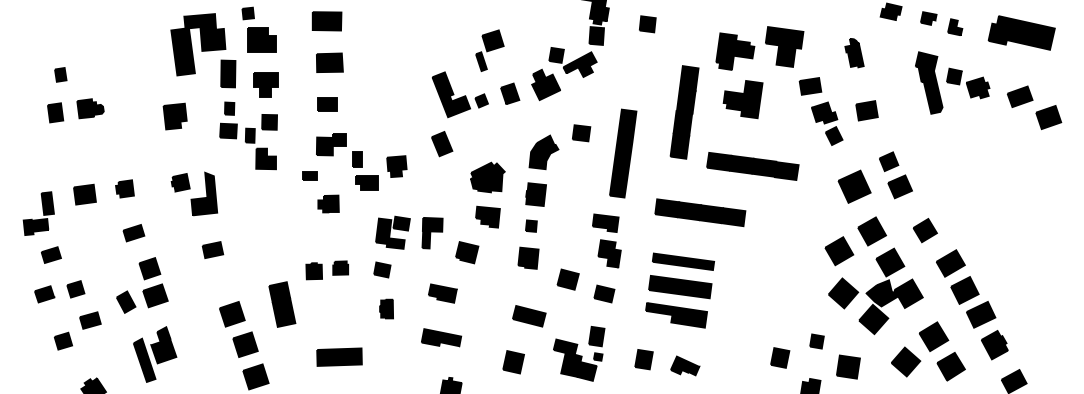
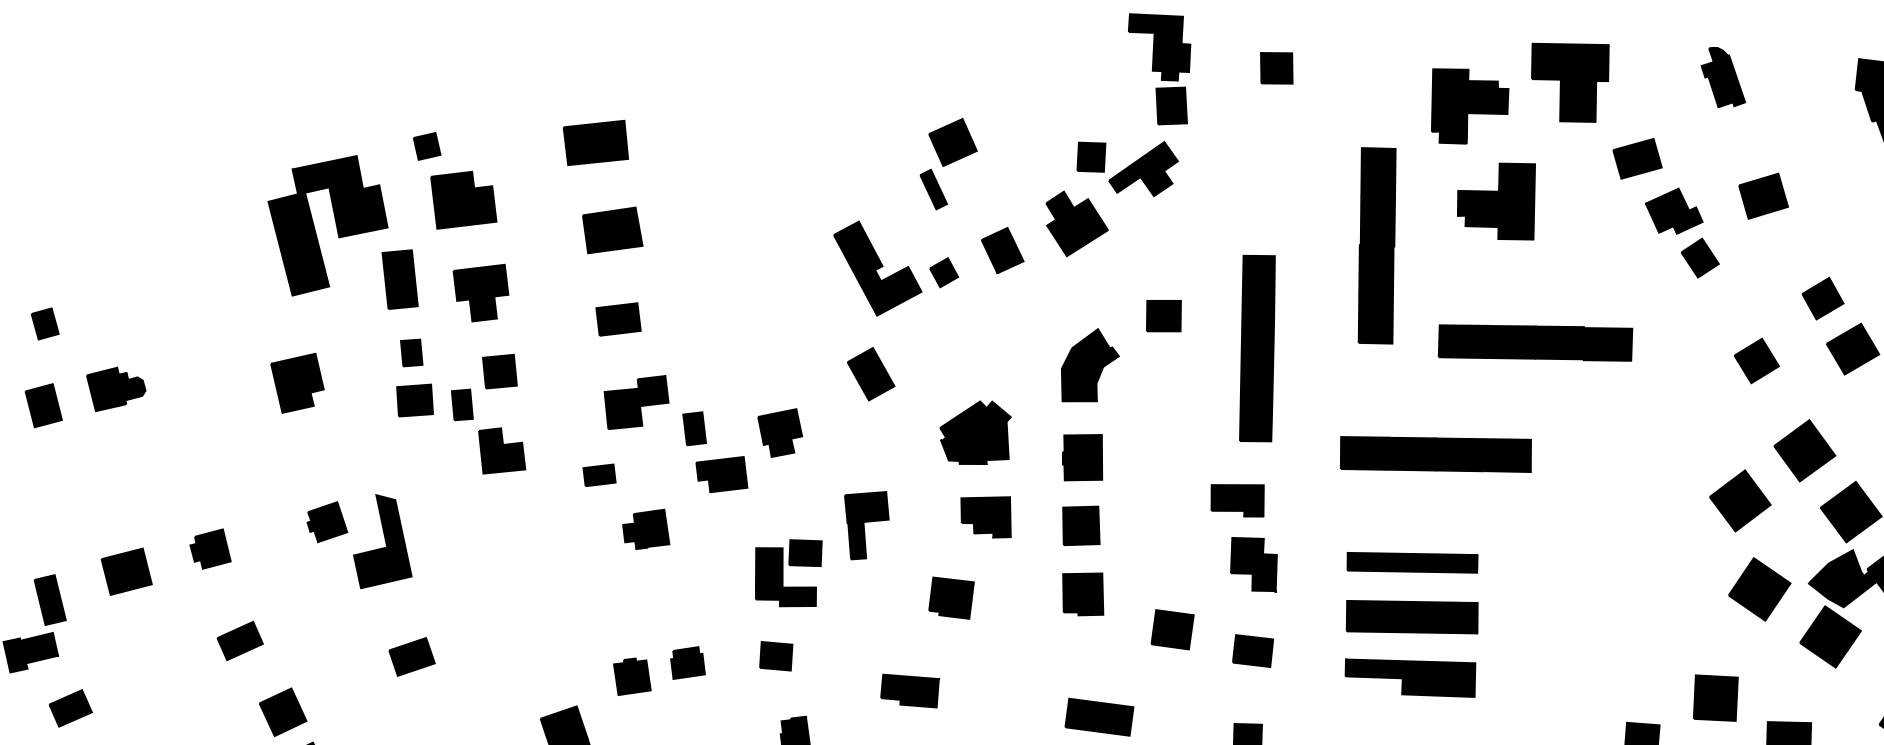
part: (854, 187) -> (1756, 361), size x0.62
part: (531, 225) -> (1081, 524), size x1.67
part: (432, 233) -> (868, 525), moved
part: (816, 341) -> (1714, 698), size x1.67

